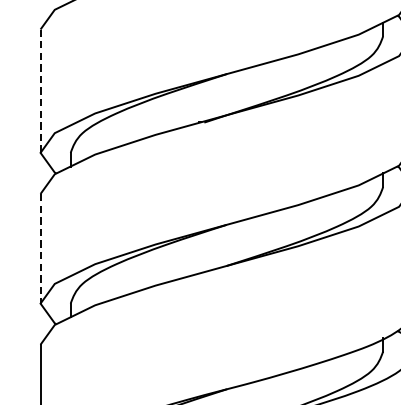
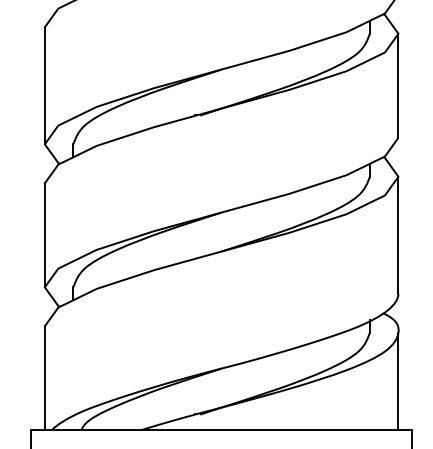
line: (40, 90) -> (44, 85), dashed -> solid
line: (40, 249) -> (44, 235), dashed -> solid

